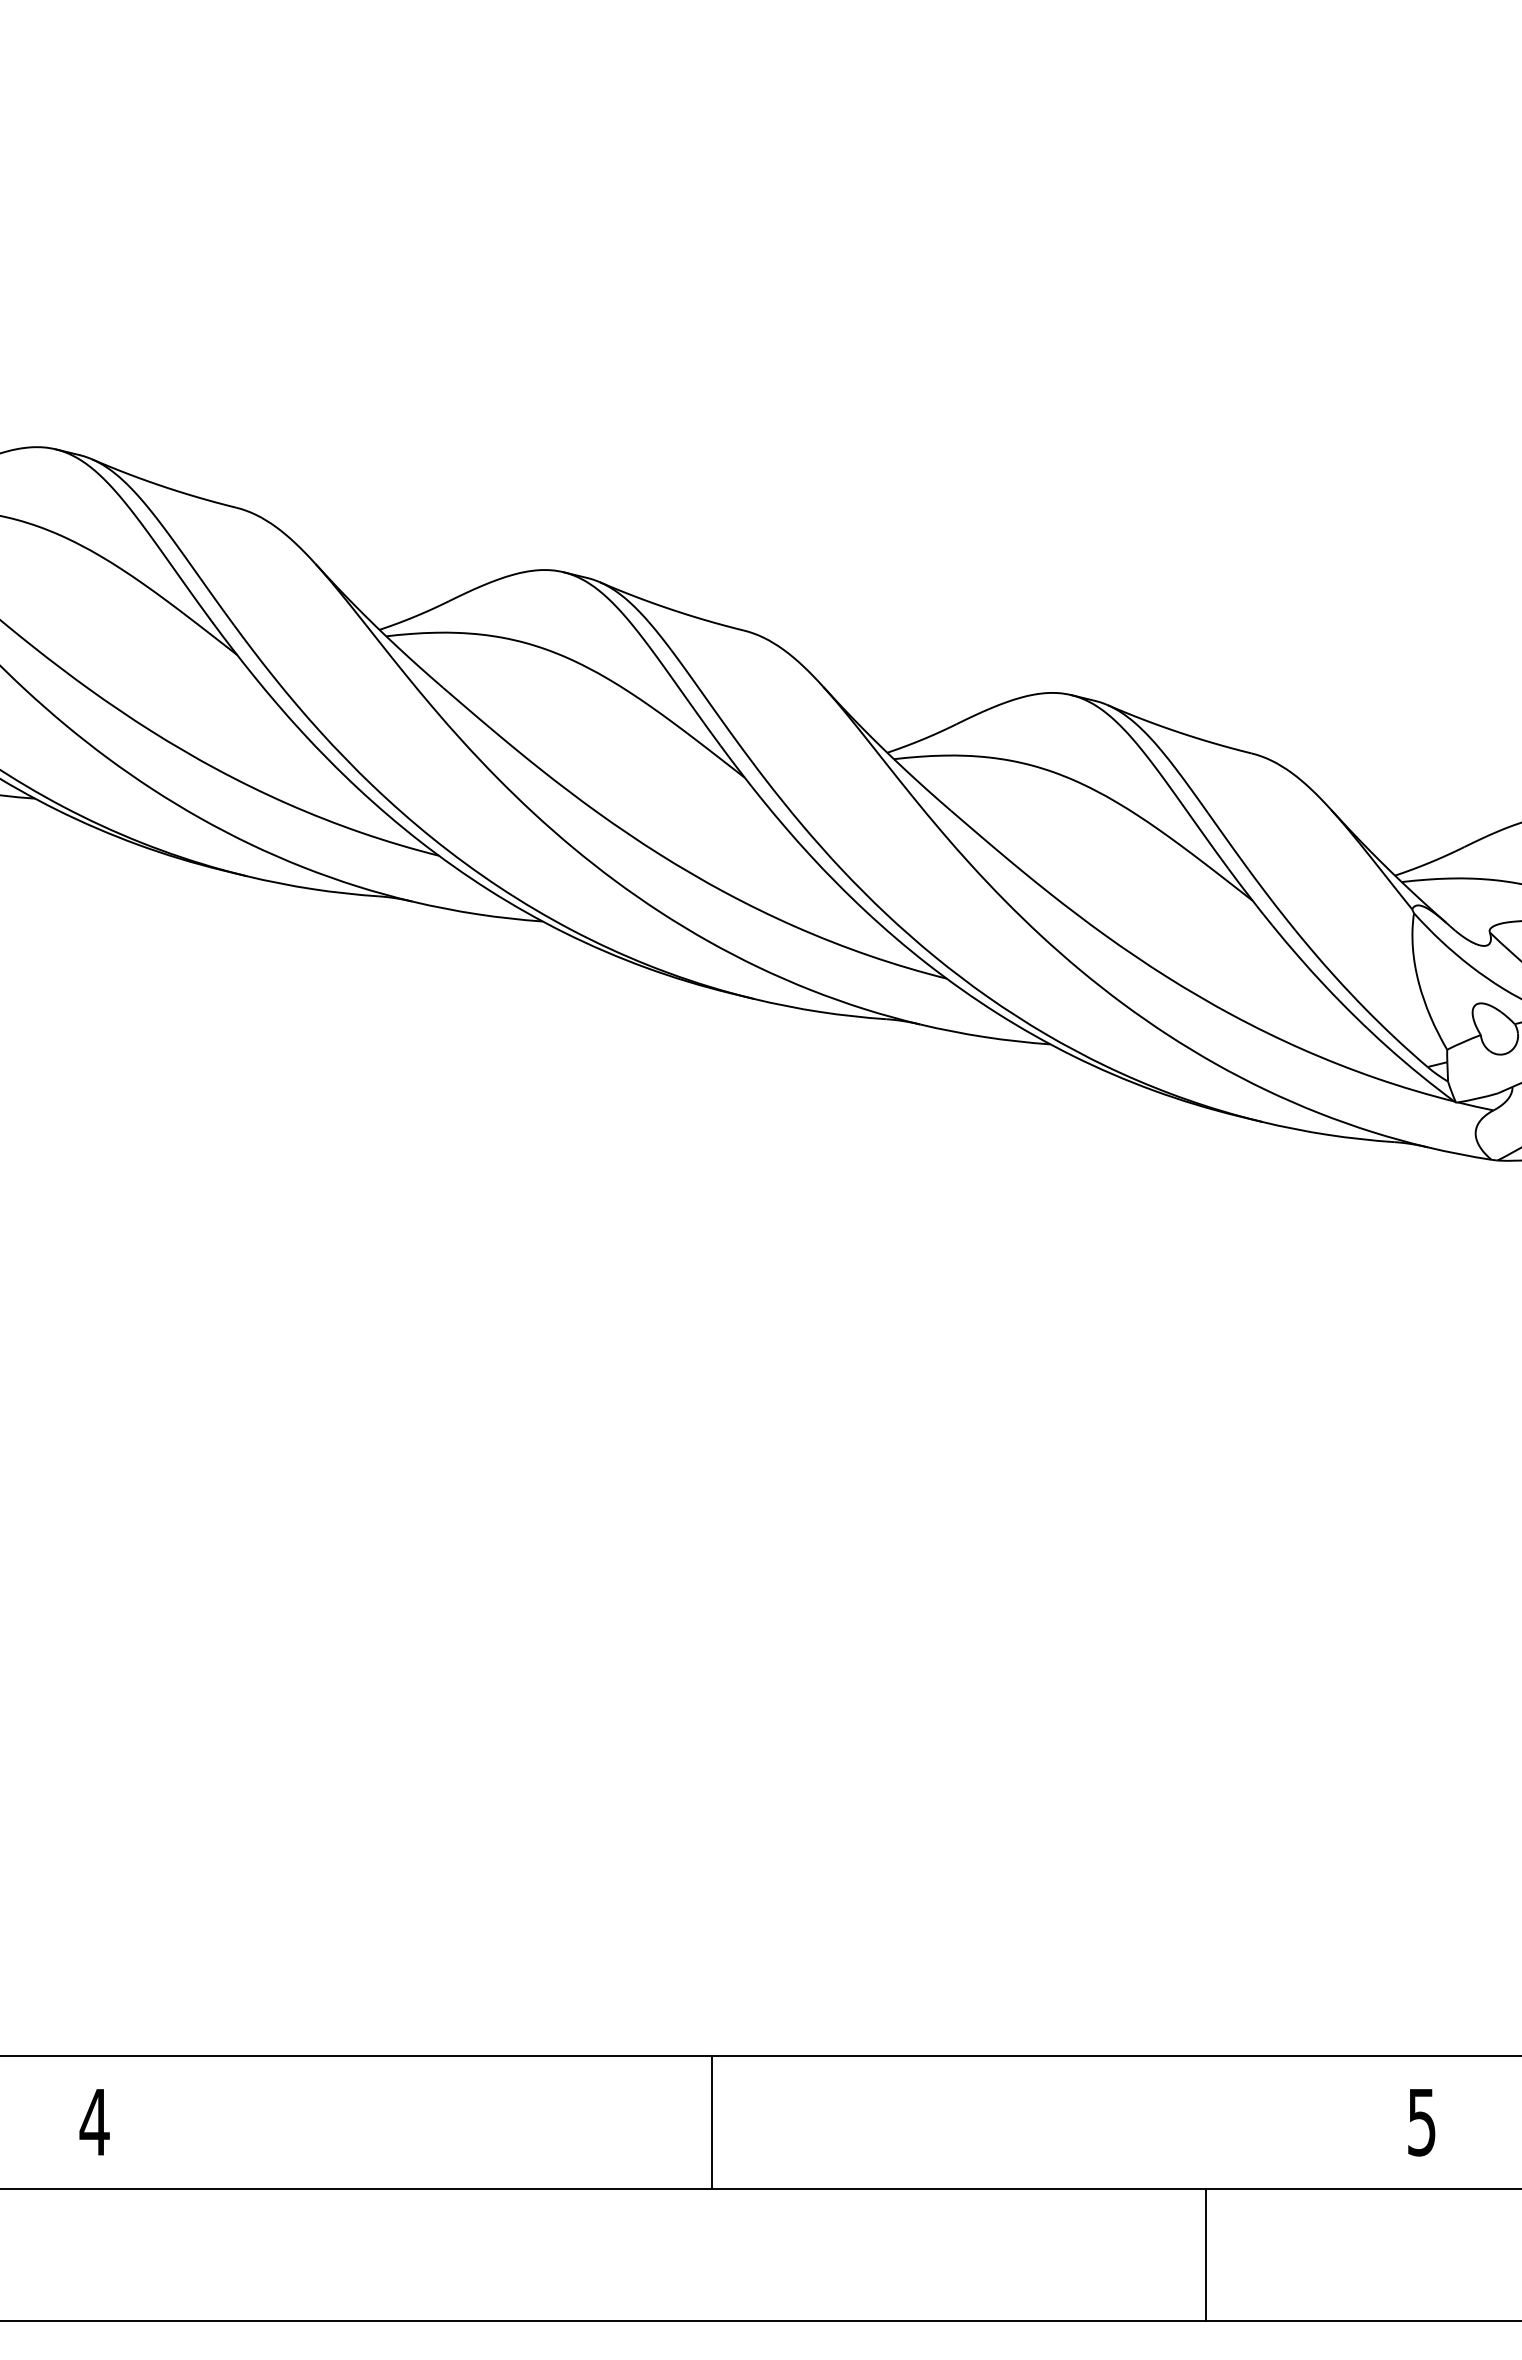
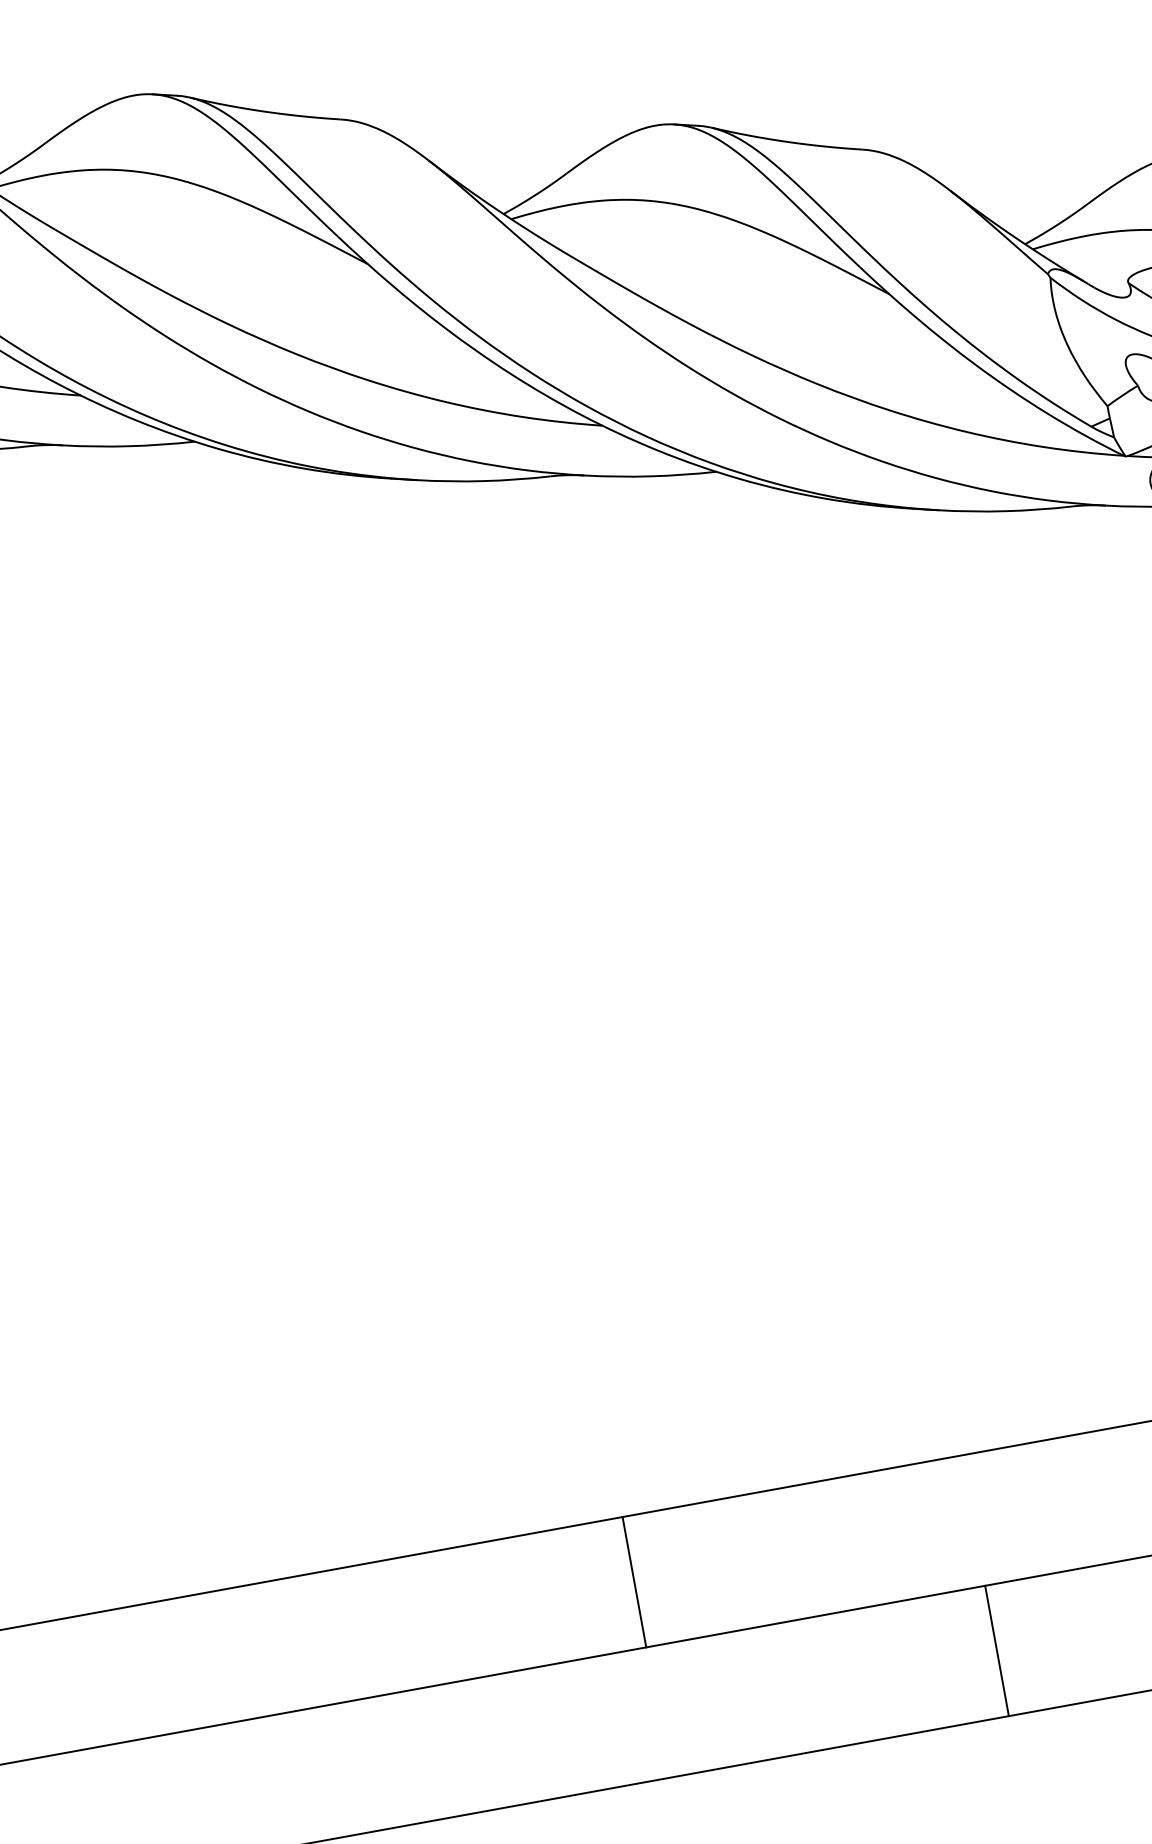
line: (712, 2122) -> (634, 1582), moved
line: (1205, 2254) -> (996, 1650), moved

